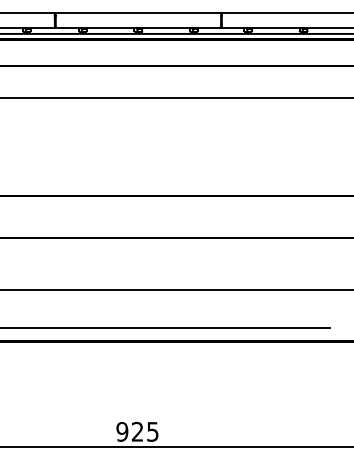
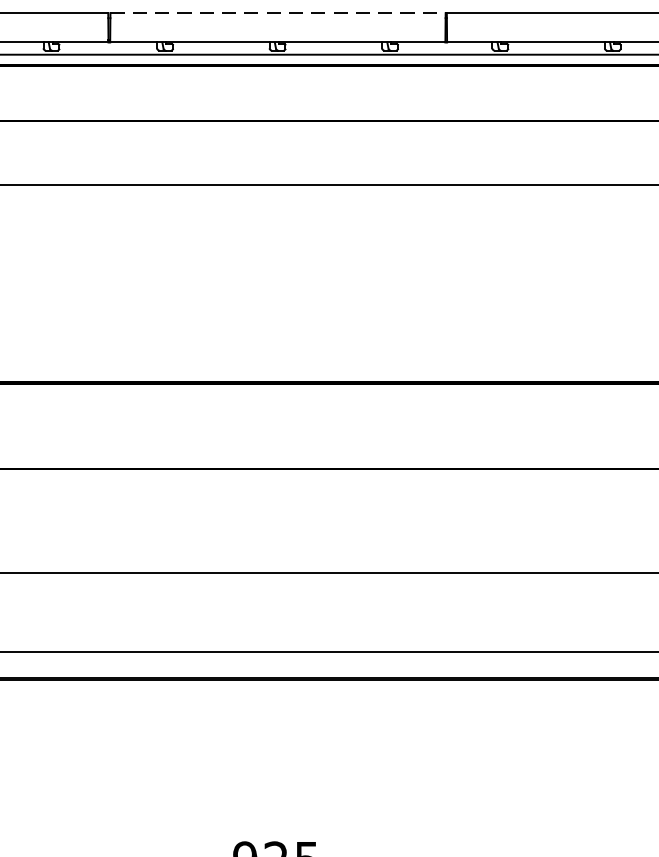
line: (138, 13) -> (277, 13), solid -> dashed

